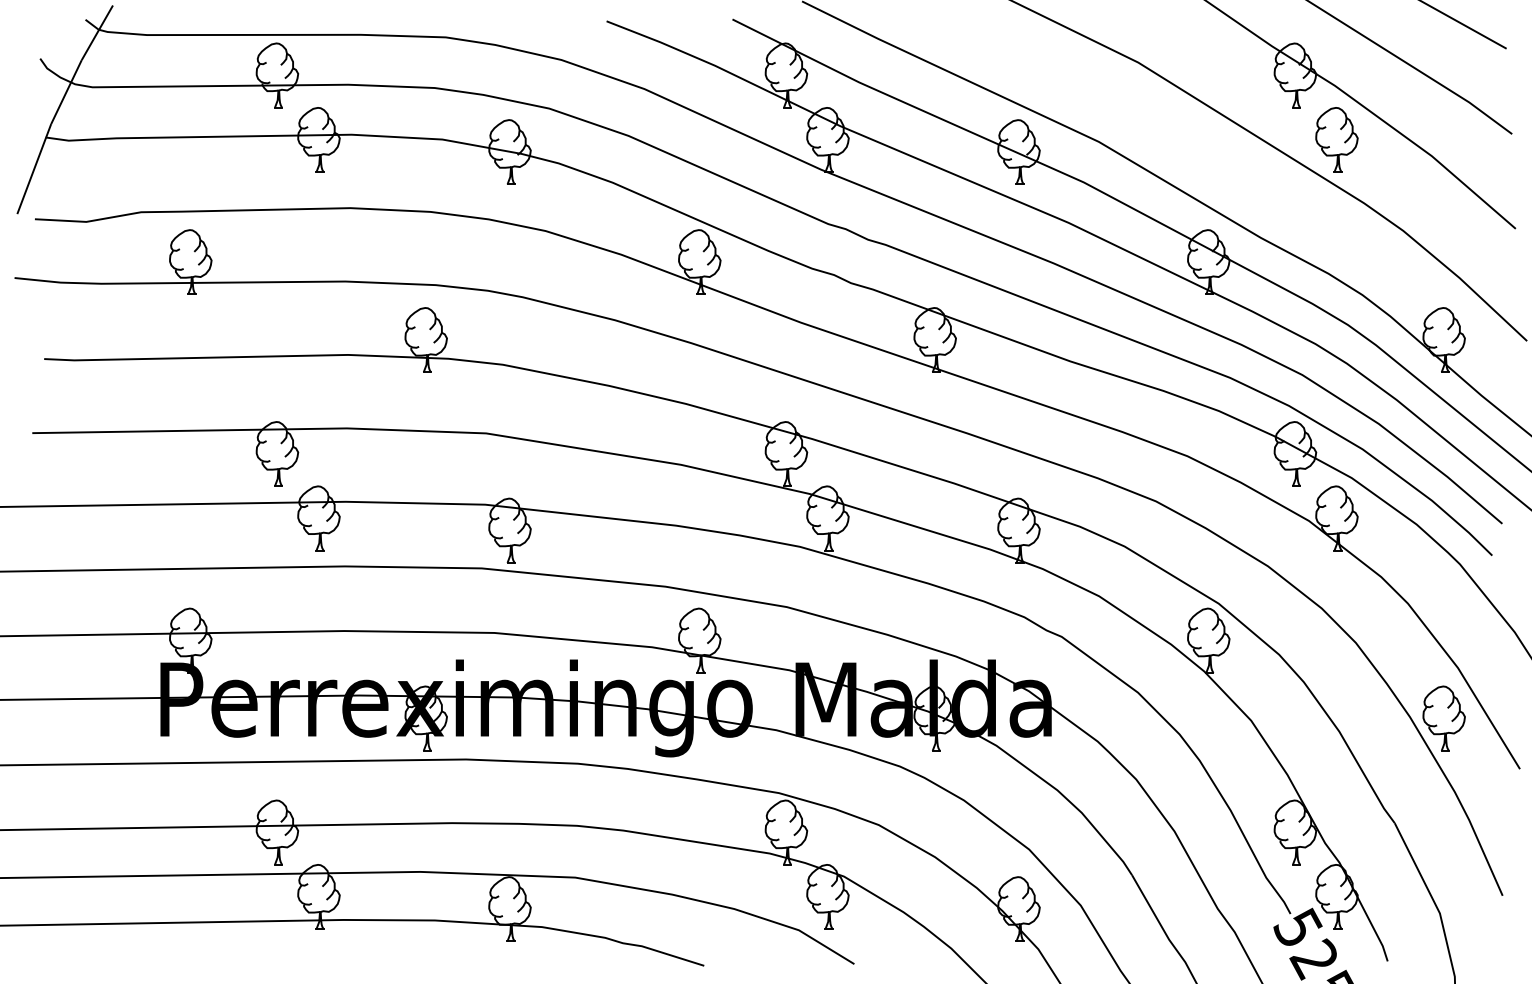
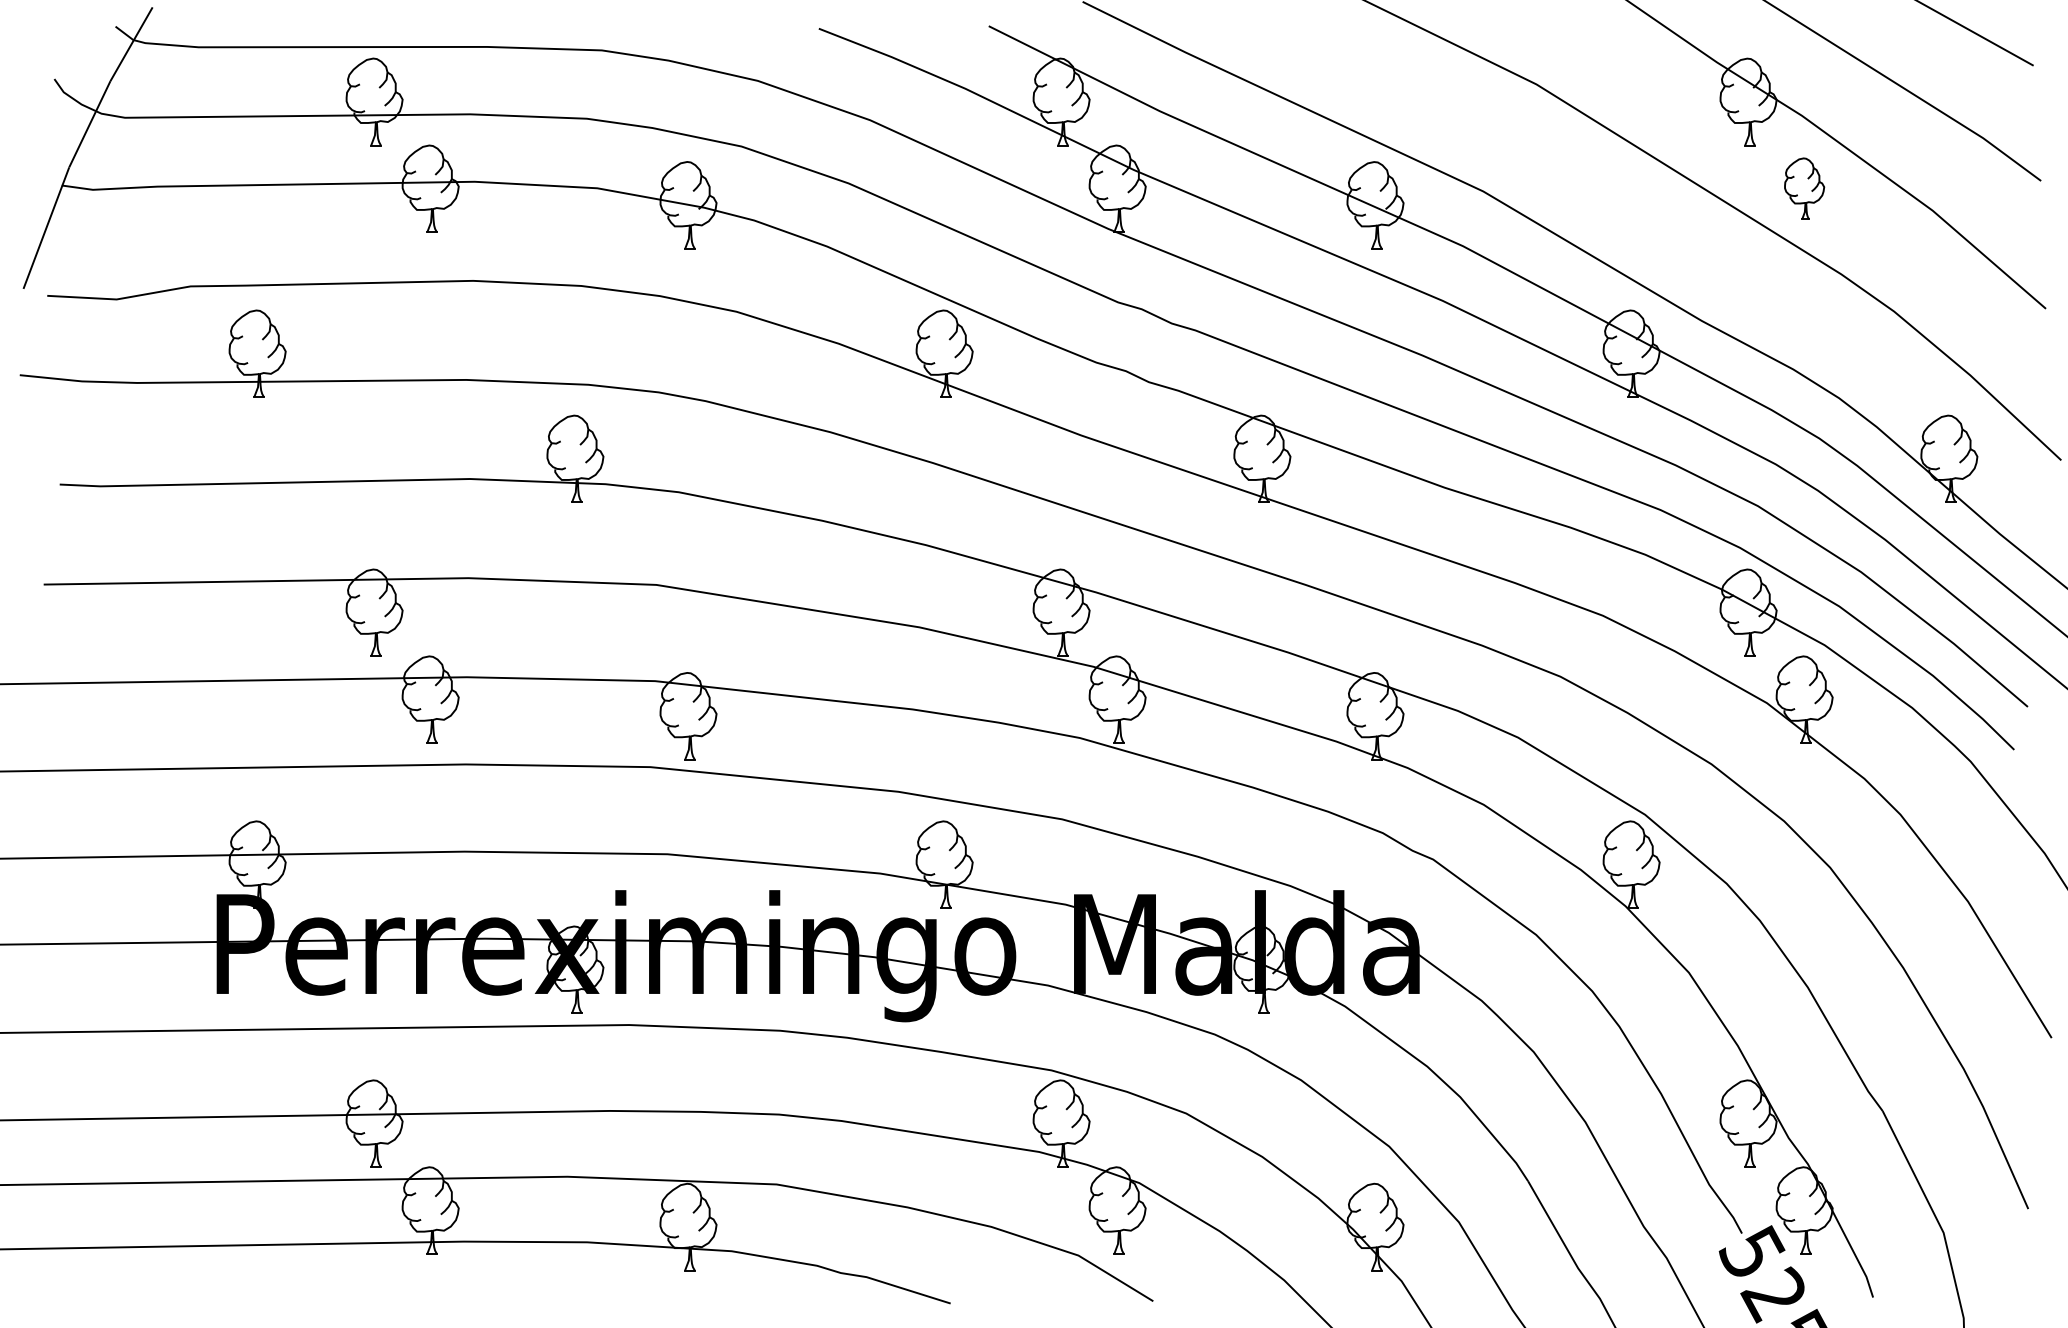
part: (1336, 139) -> (1804, 188), size x0.7
part: (1444, 718) -> (1949, 969), removed

